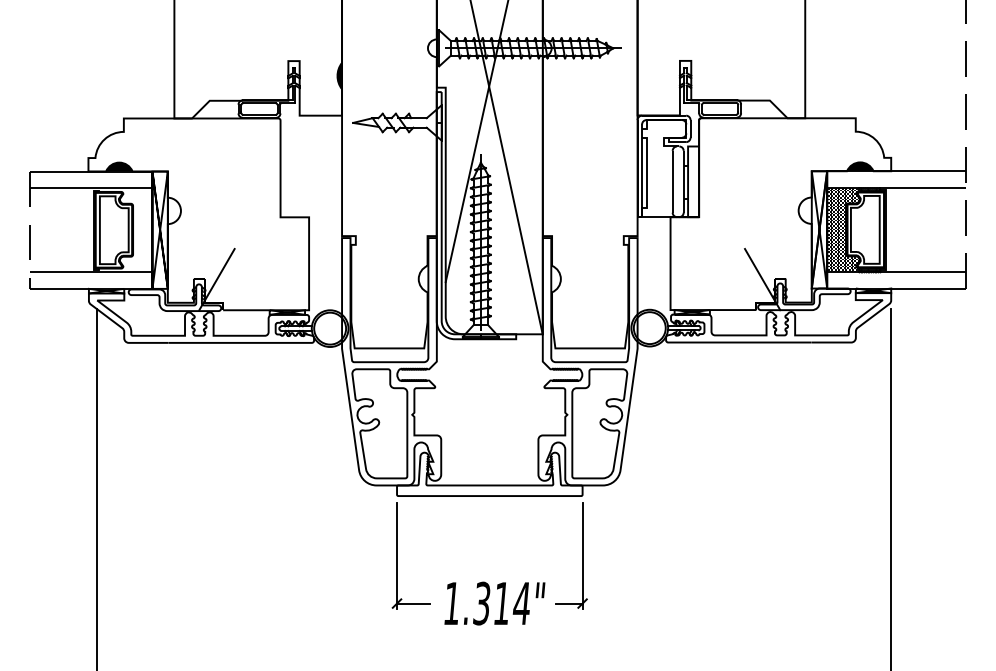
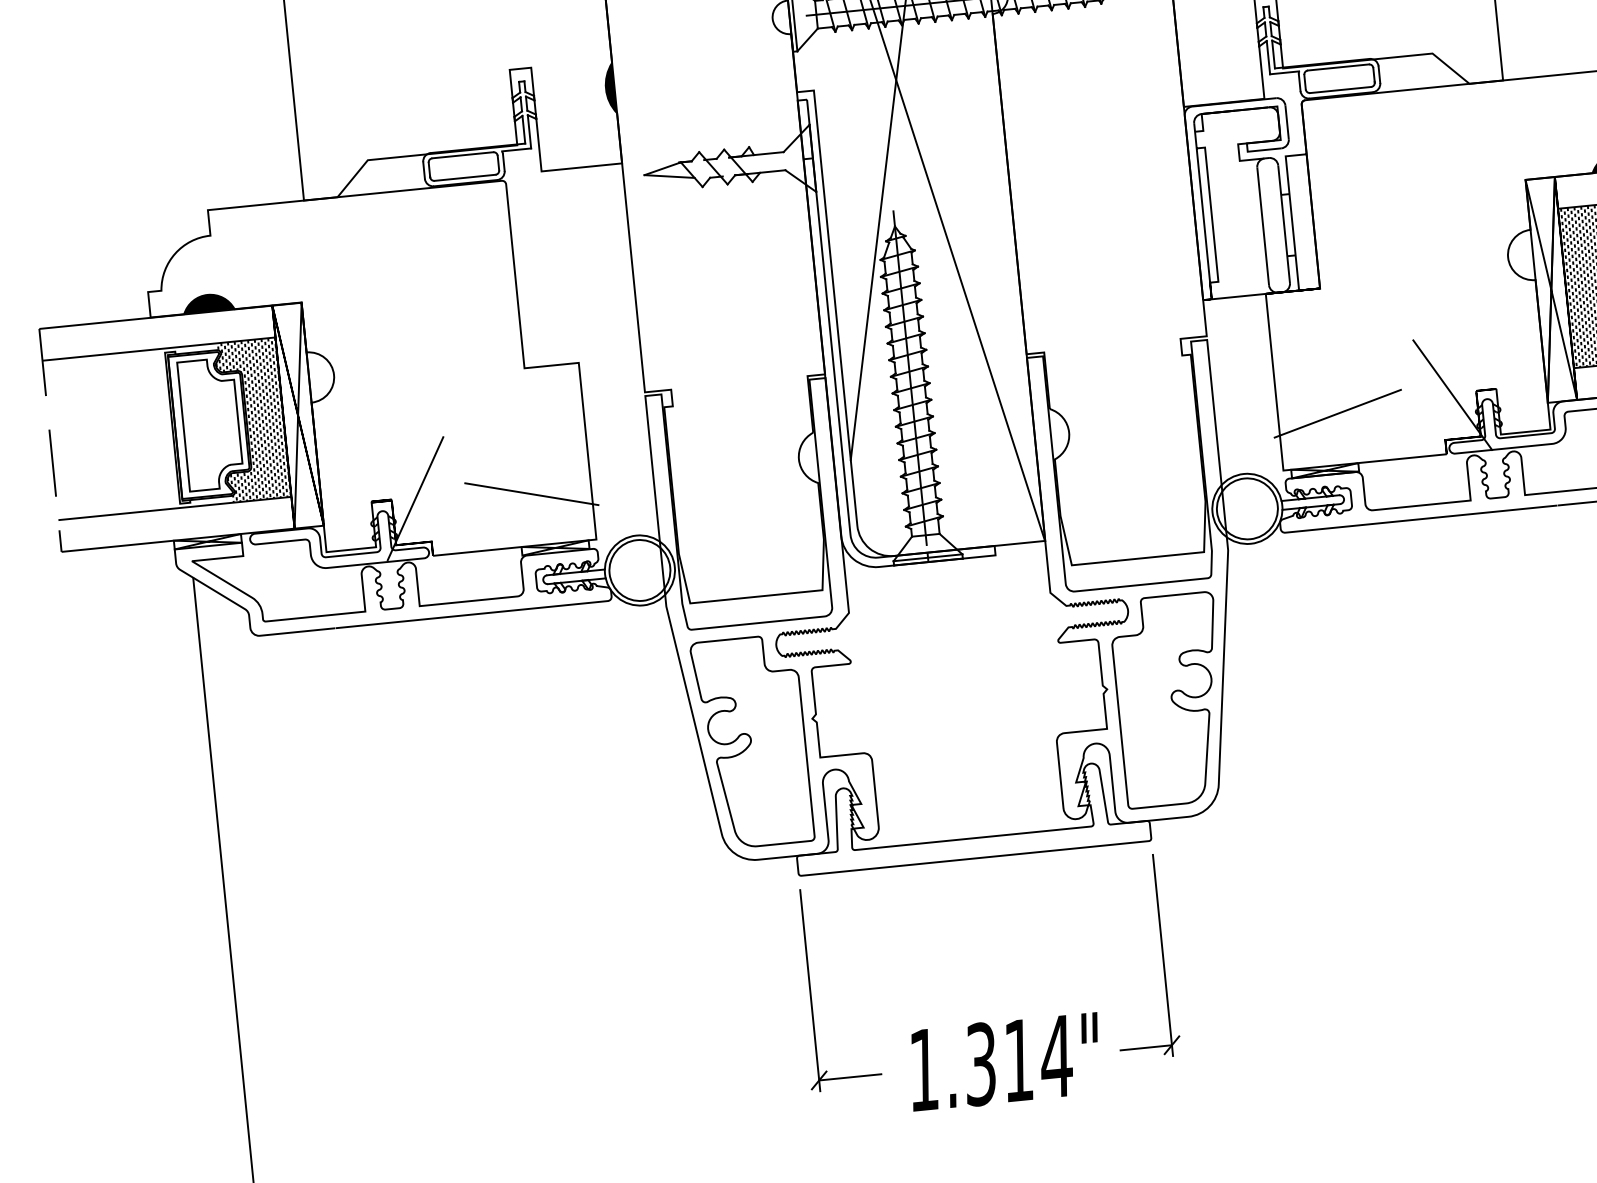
hatch: (136, 230) -> (253, 420), added
line: (277, 283) -> (531, 494), added
line: (701, 283) -> (1337, 414), added

